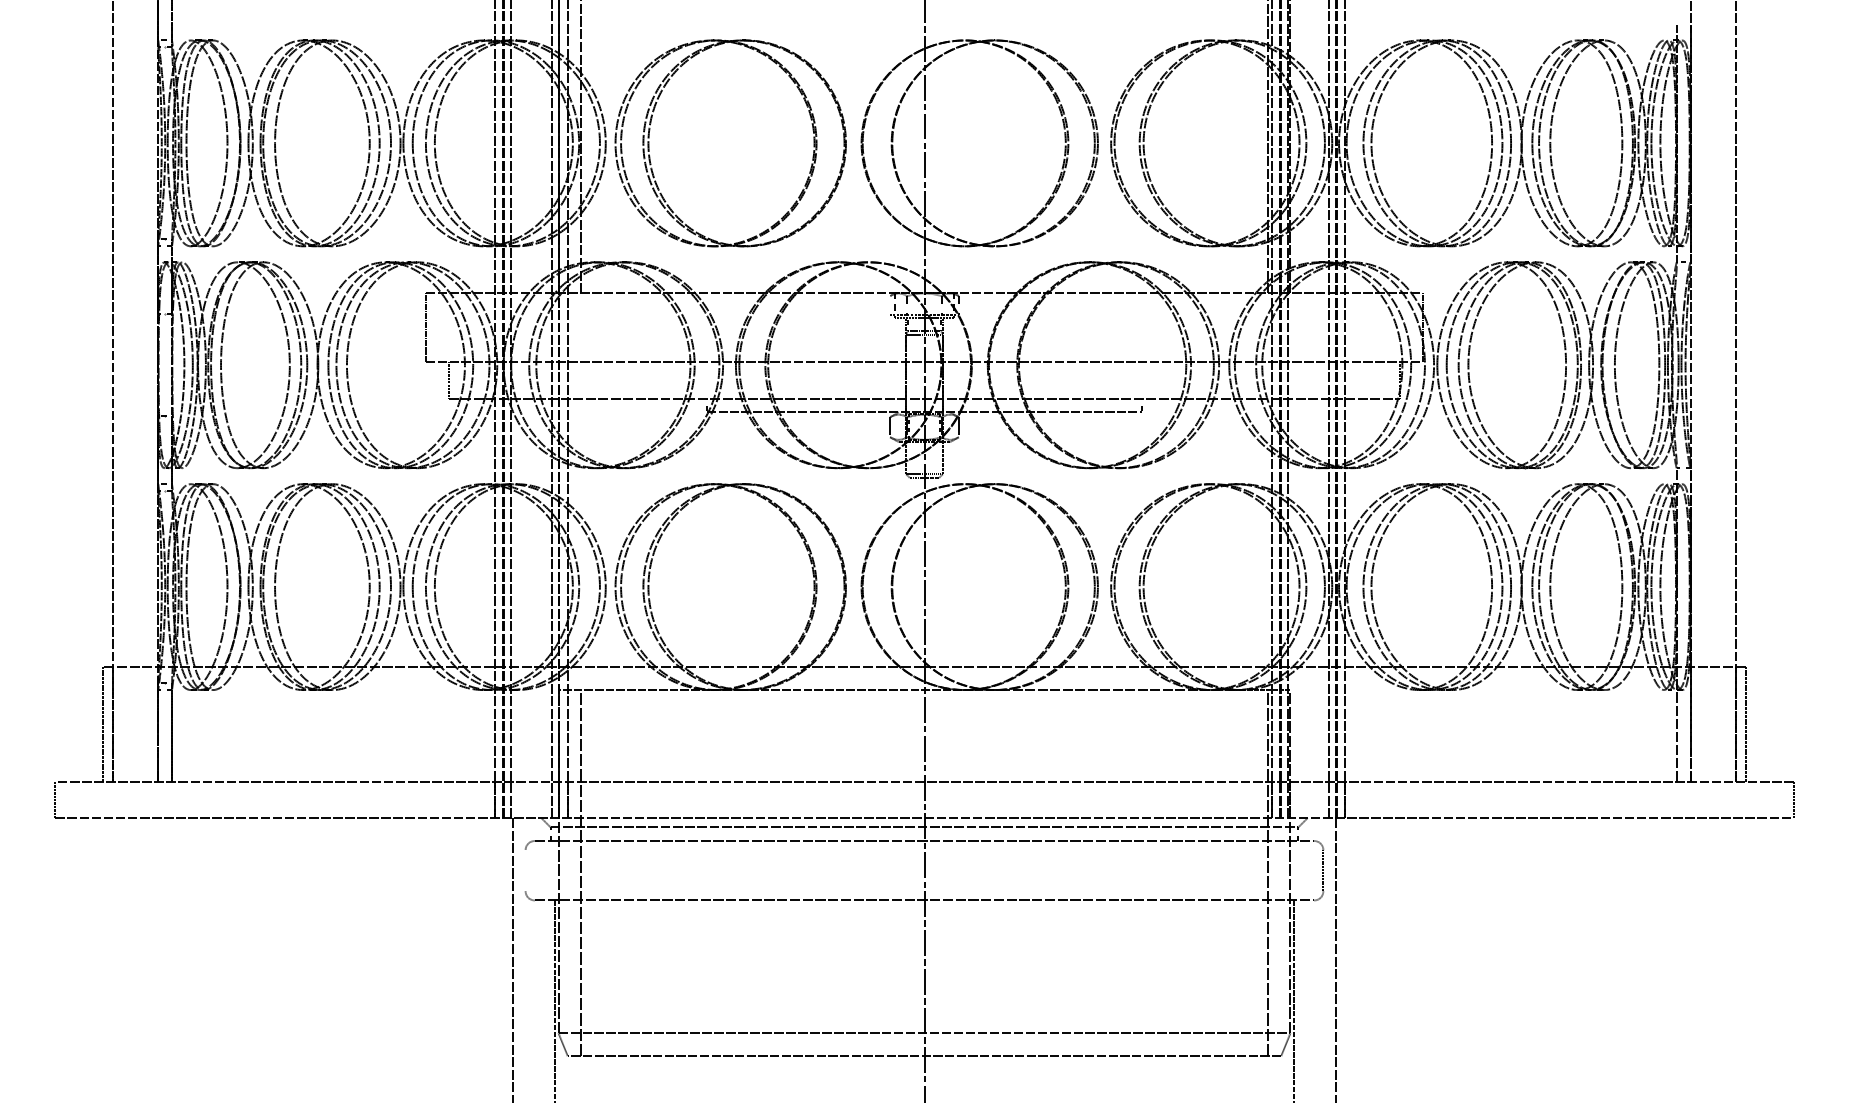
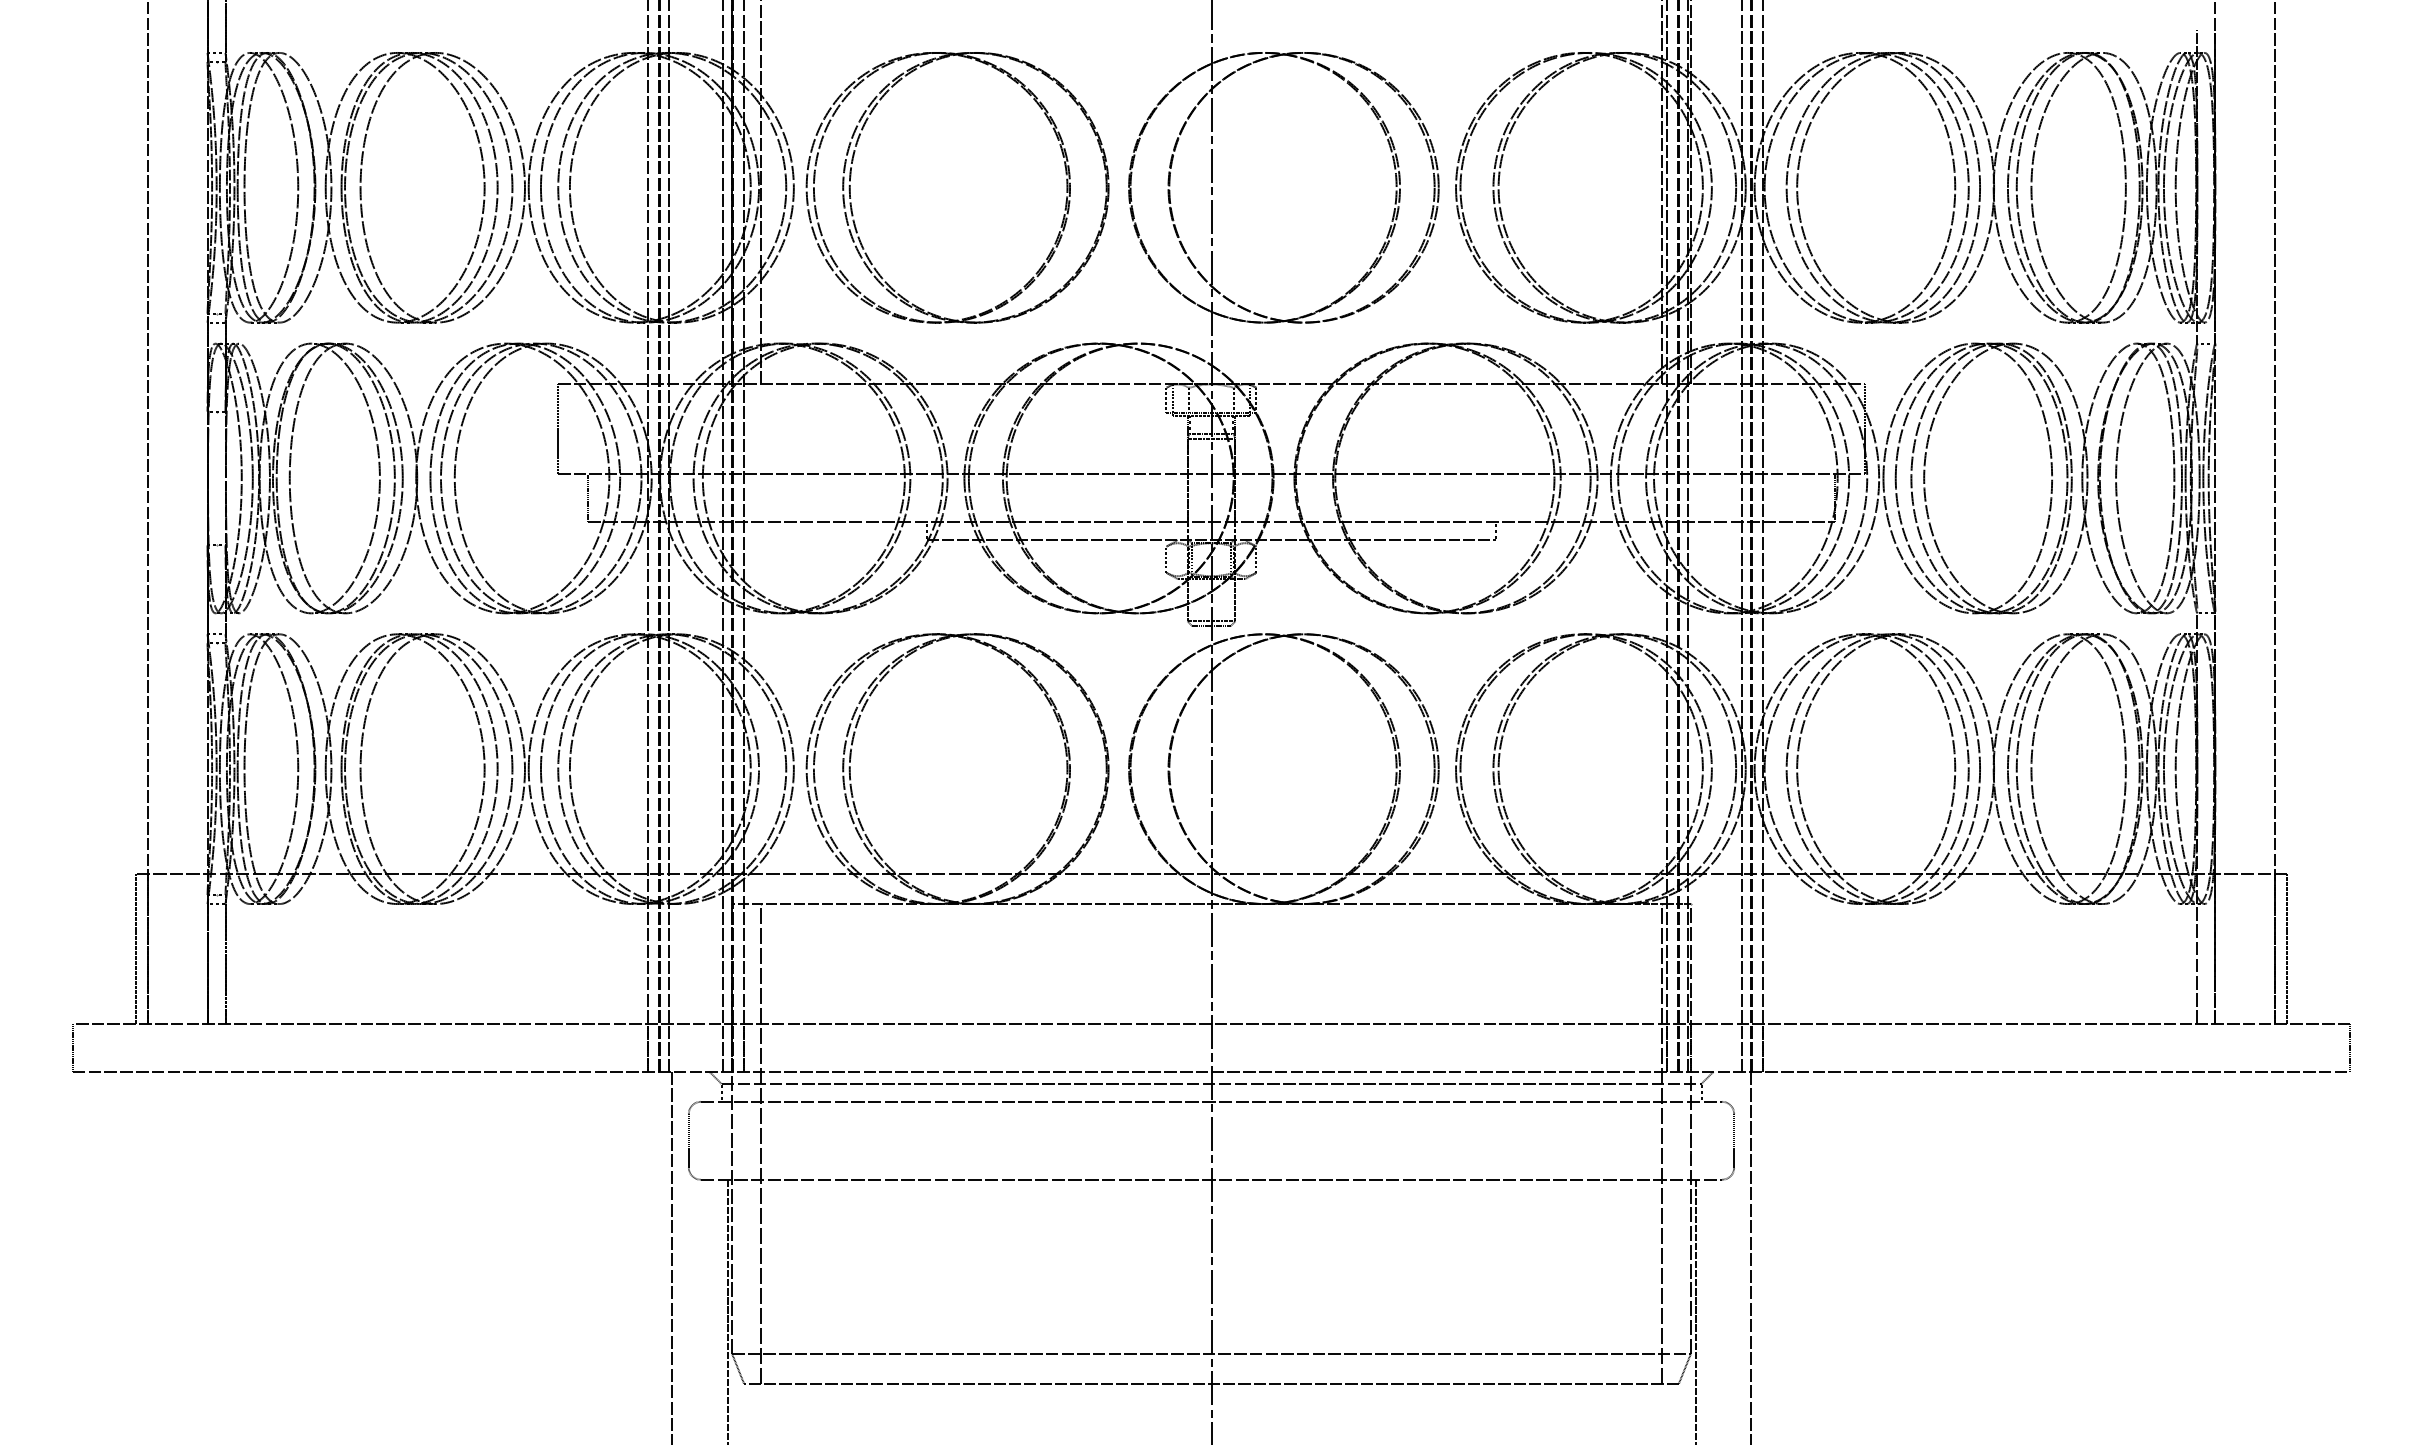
line: (890, 304) -> (1166, 399), added
line: (525, 870) -> (688, 1140), added

